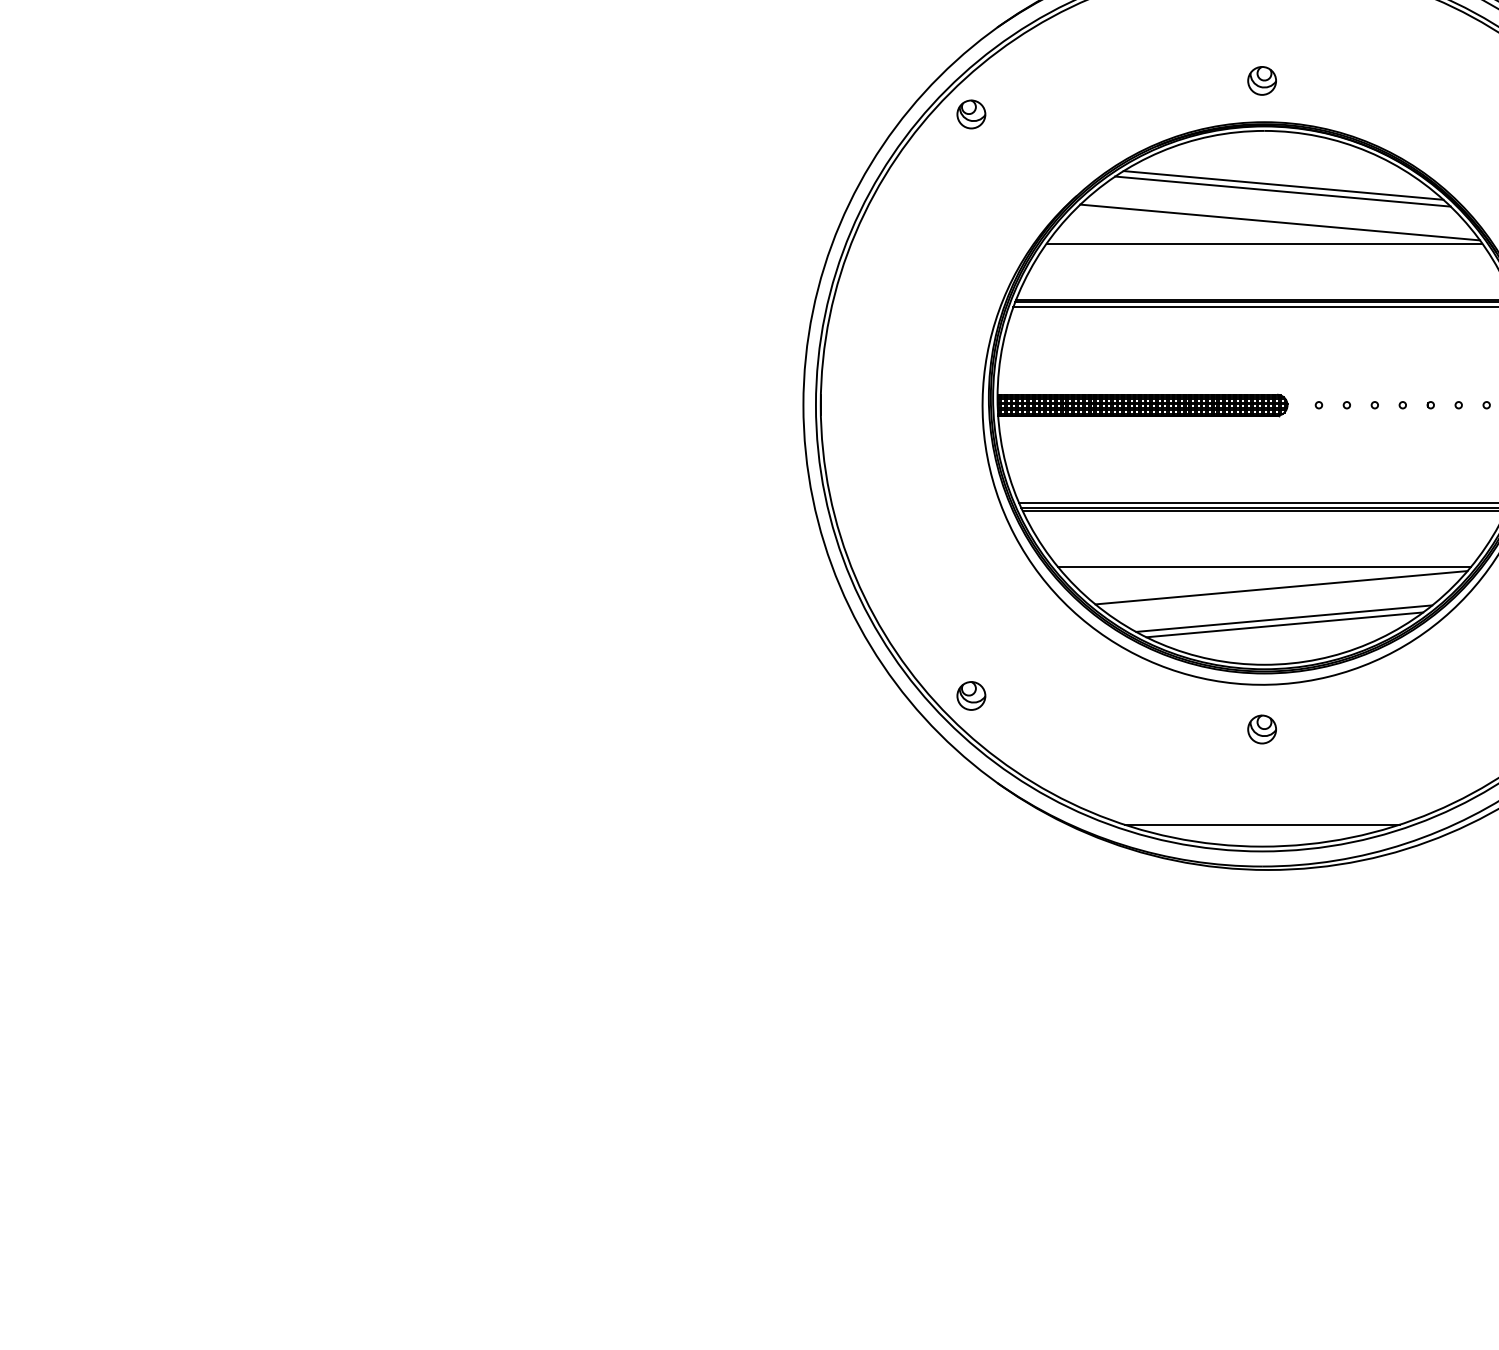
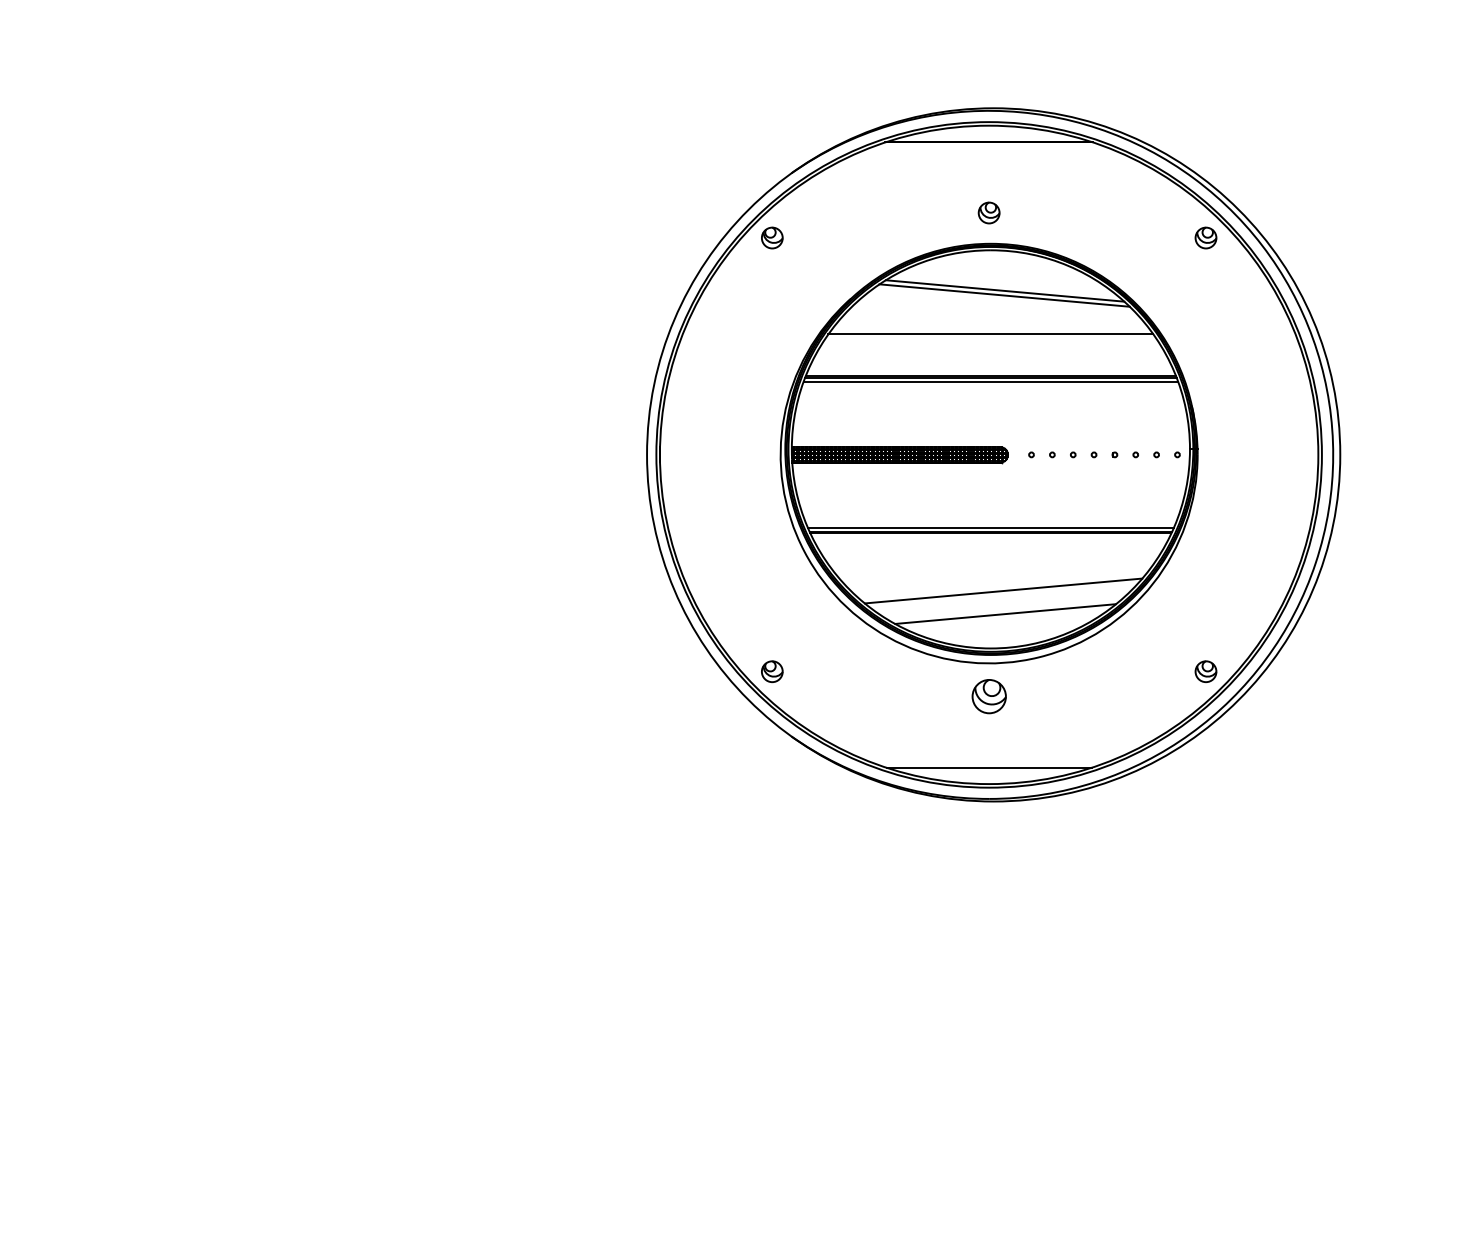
line: (1280, 222) -> (1002, 318), removed
line: (1263, 566) -> (990, 575), removed
line: (1284, 624) -> (1005, 618), removed
part: (1261, 729) -> (988, 696), size x1.6

